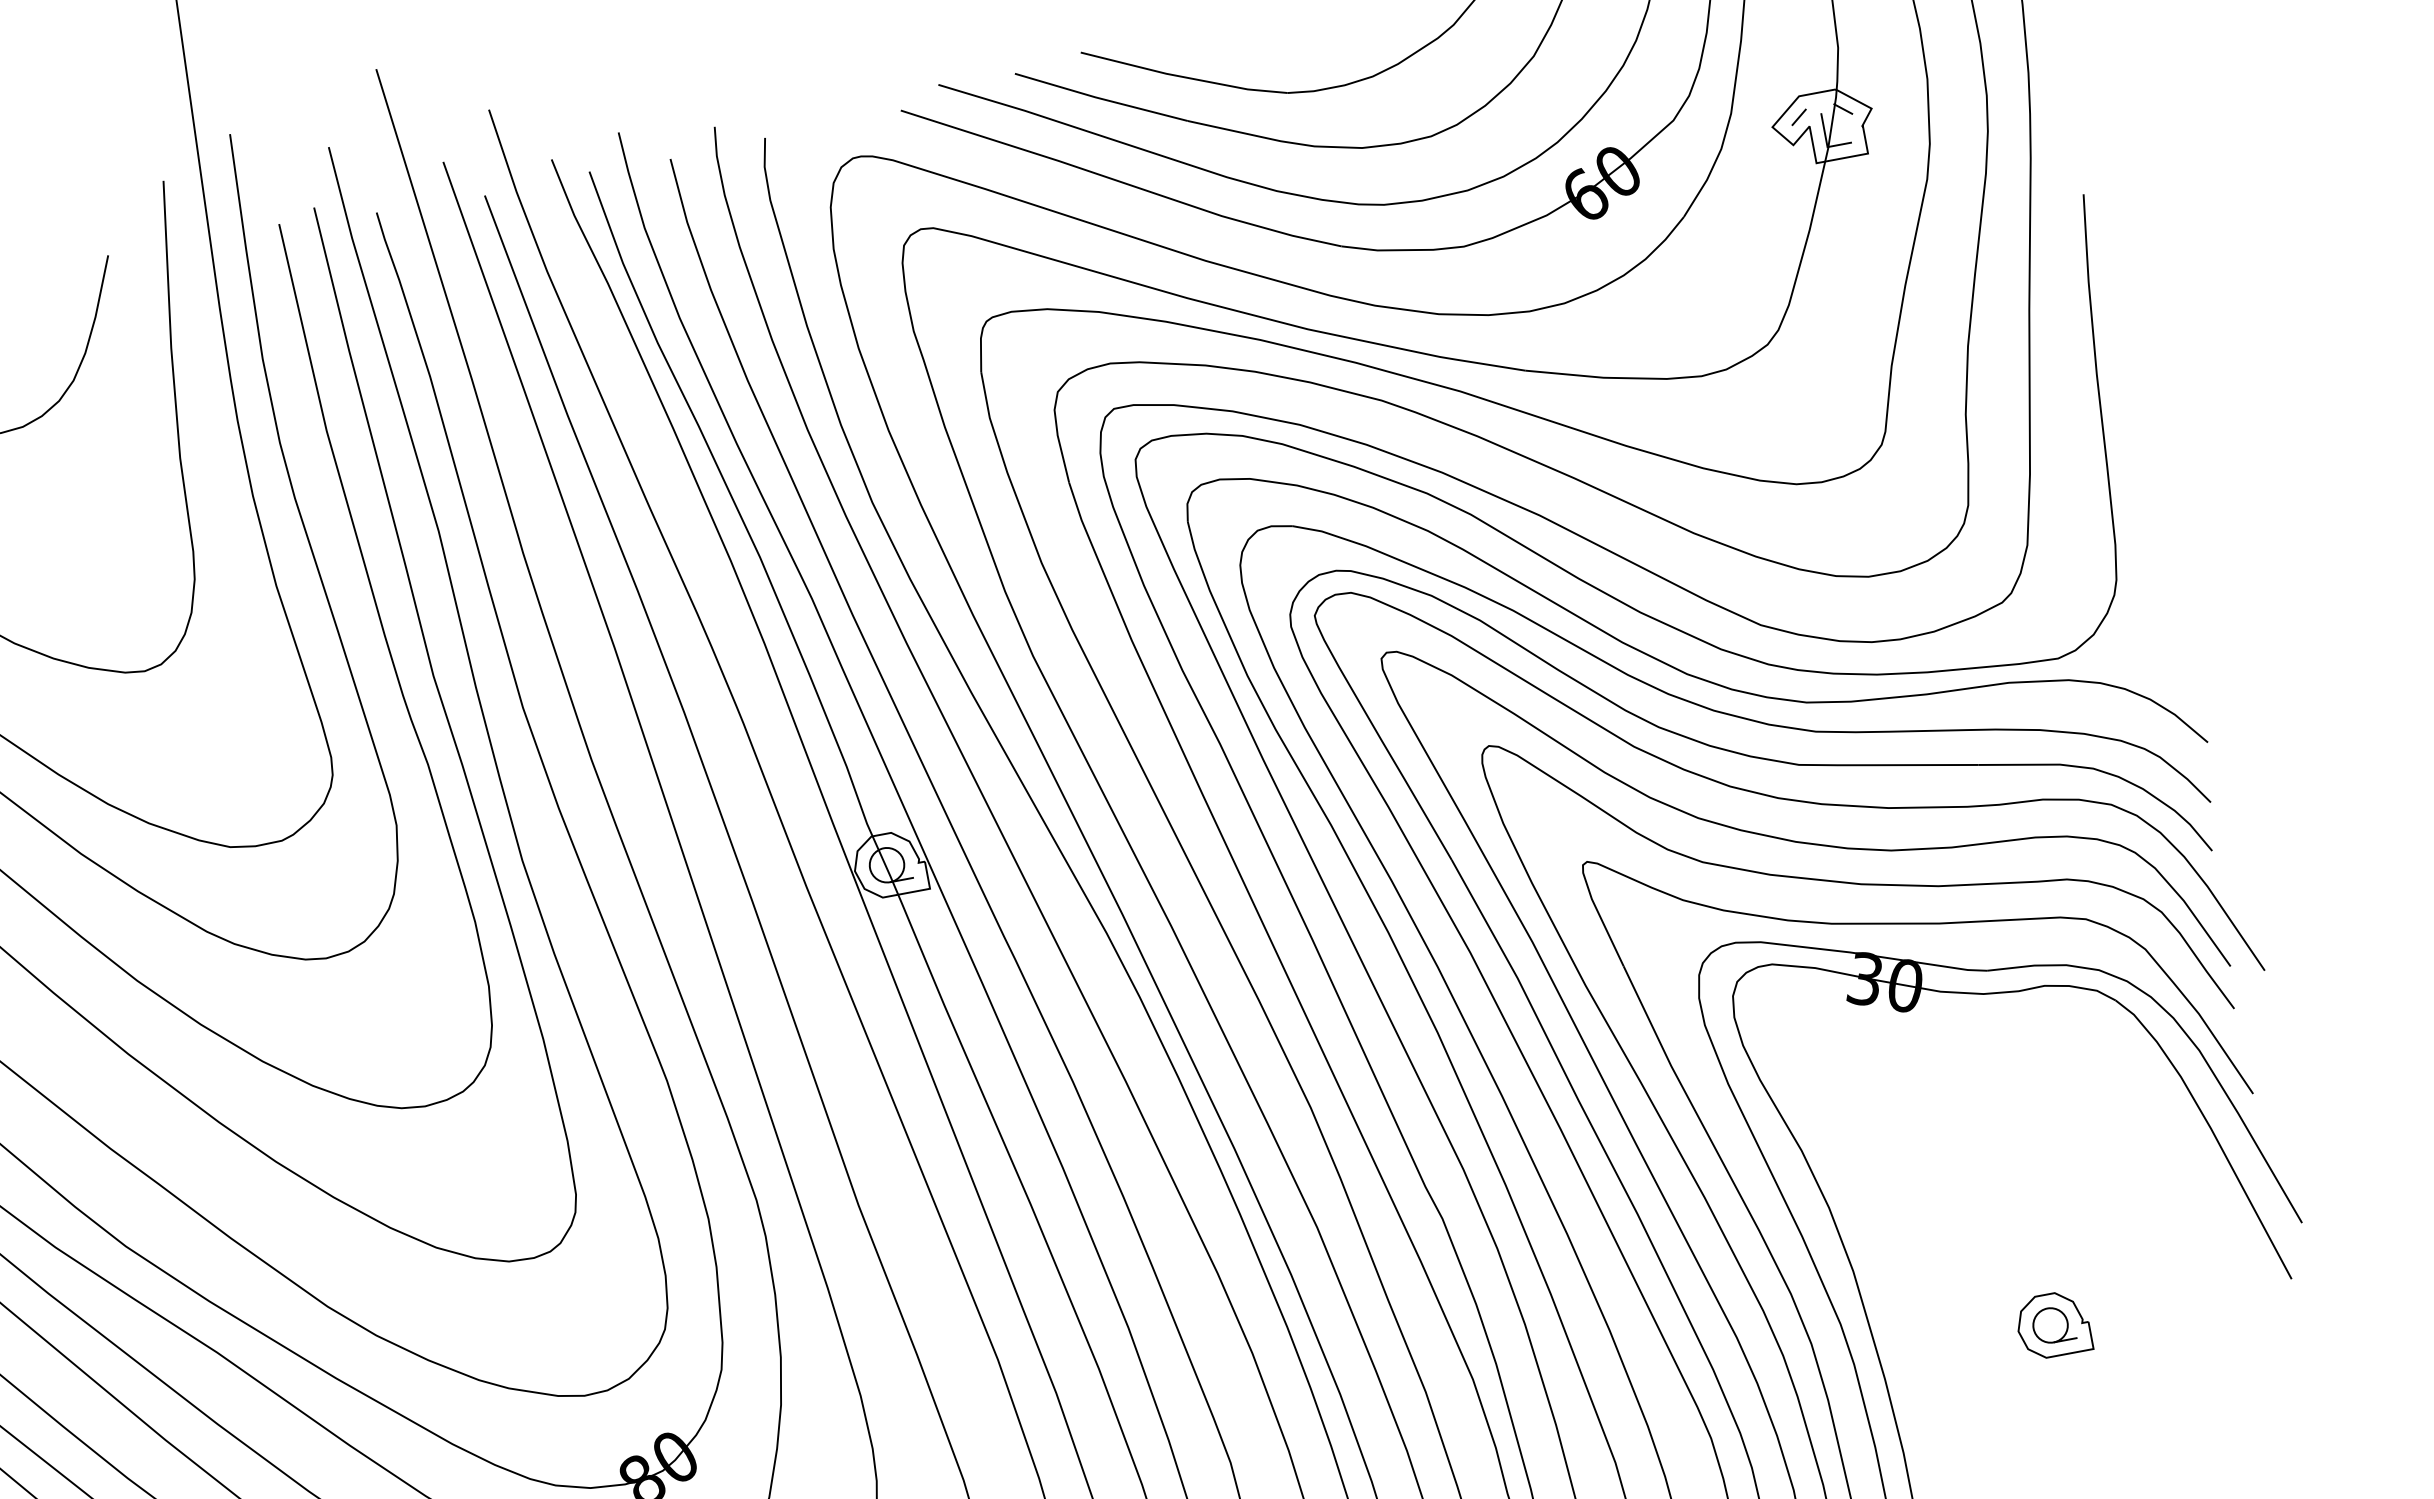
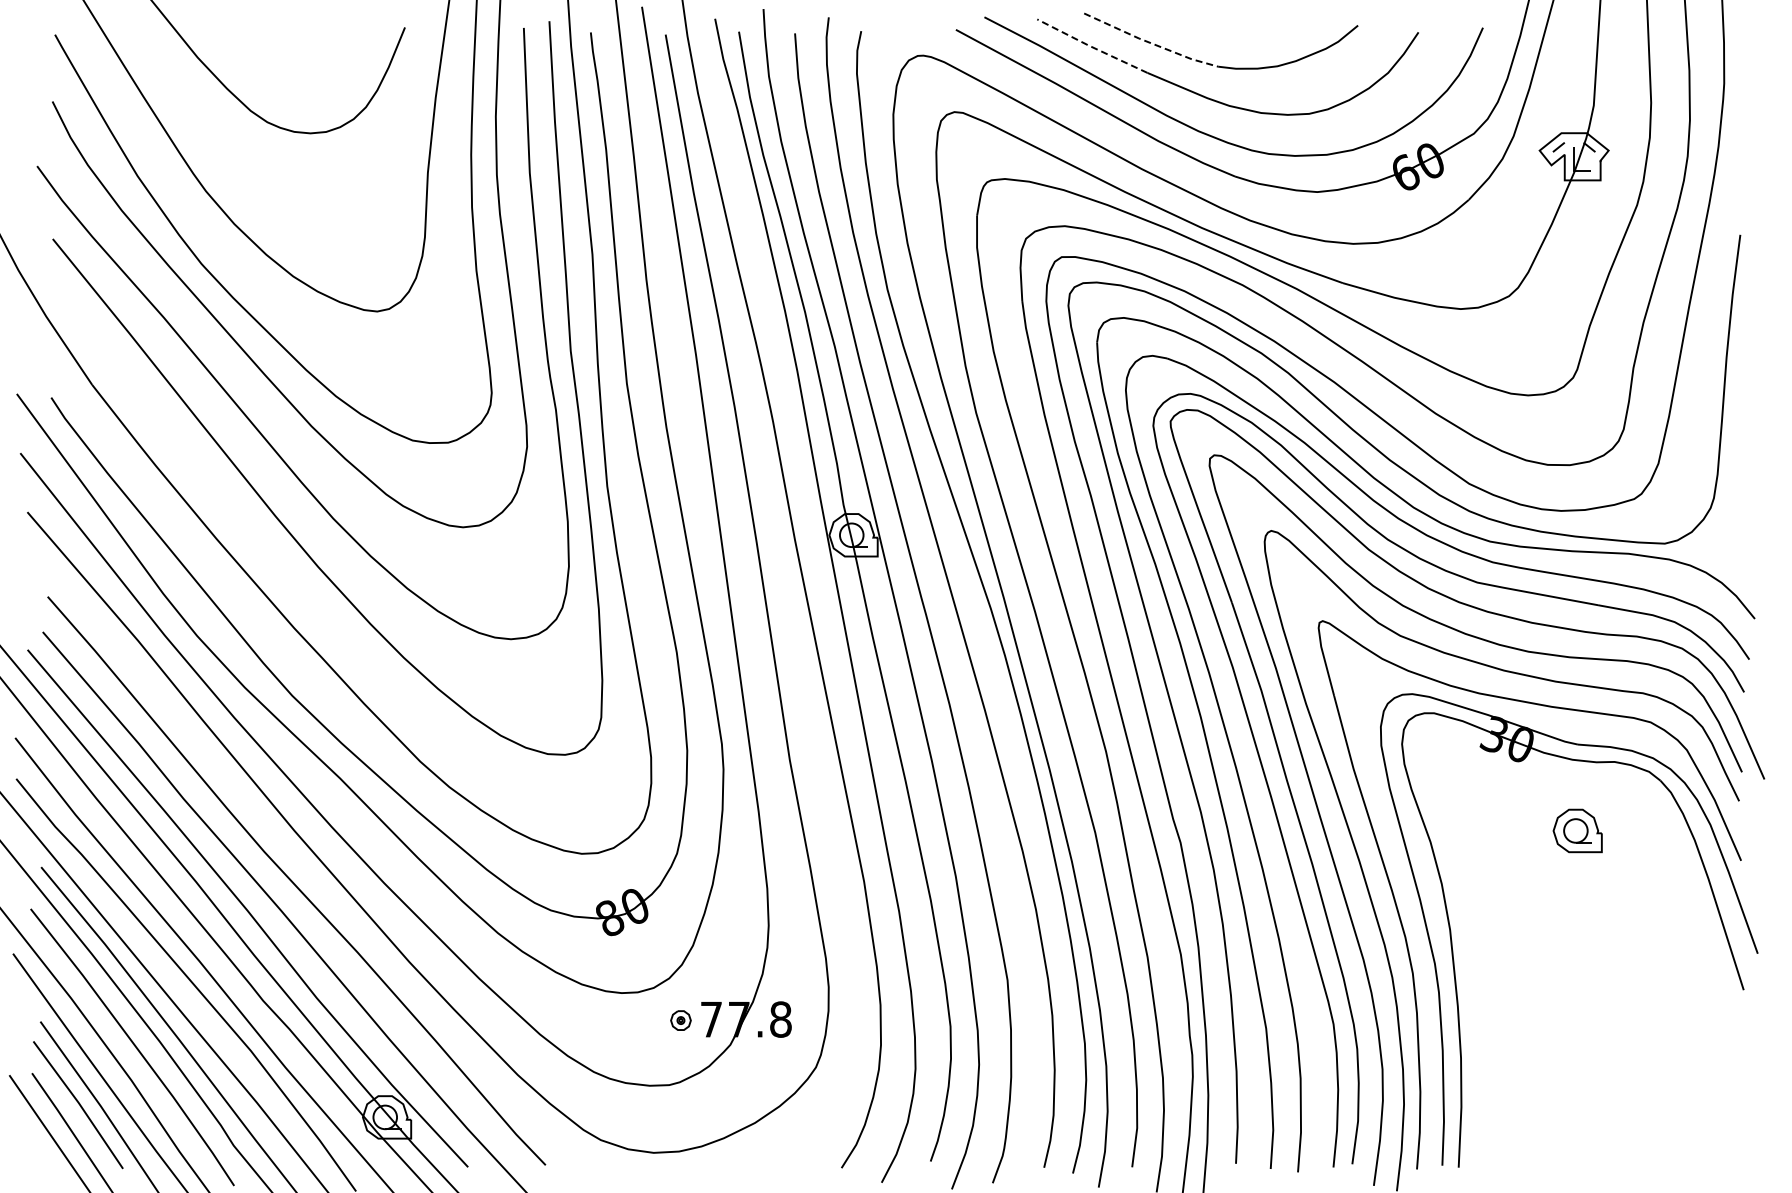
line: (1183, 76) -> (1150, 42), solid -> dashed
line: (1100, 98) -> (1091, 46), solid -> dashed
part: (2052, 1324) -> (1577, 830), moved

